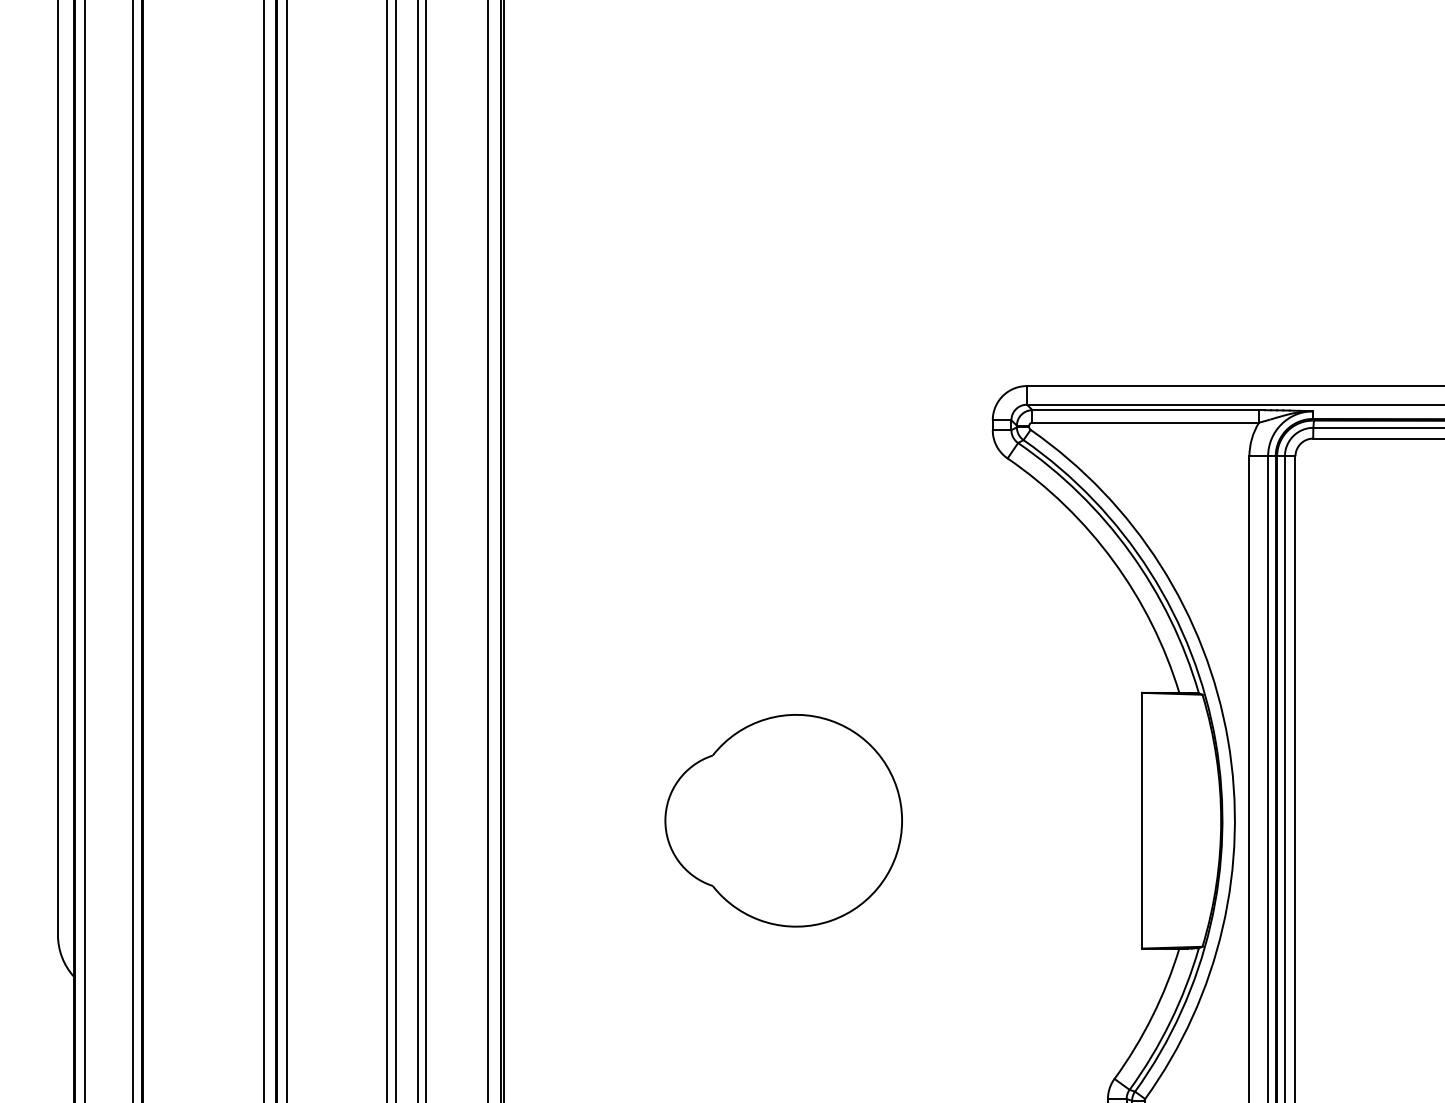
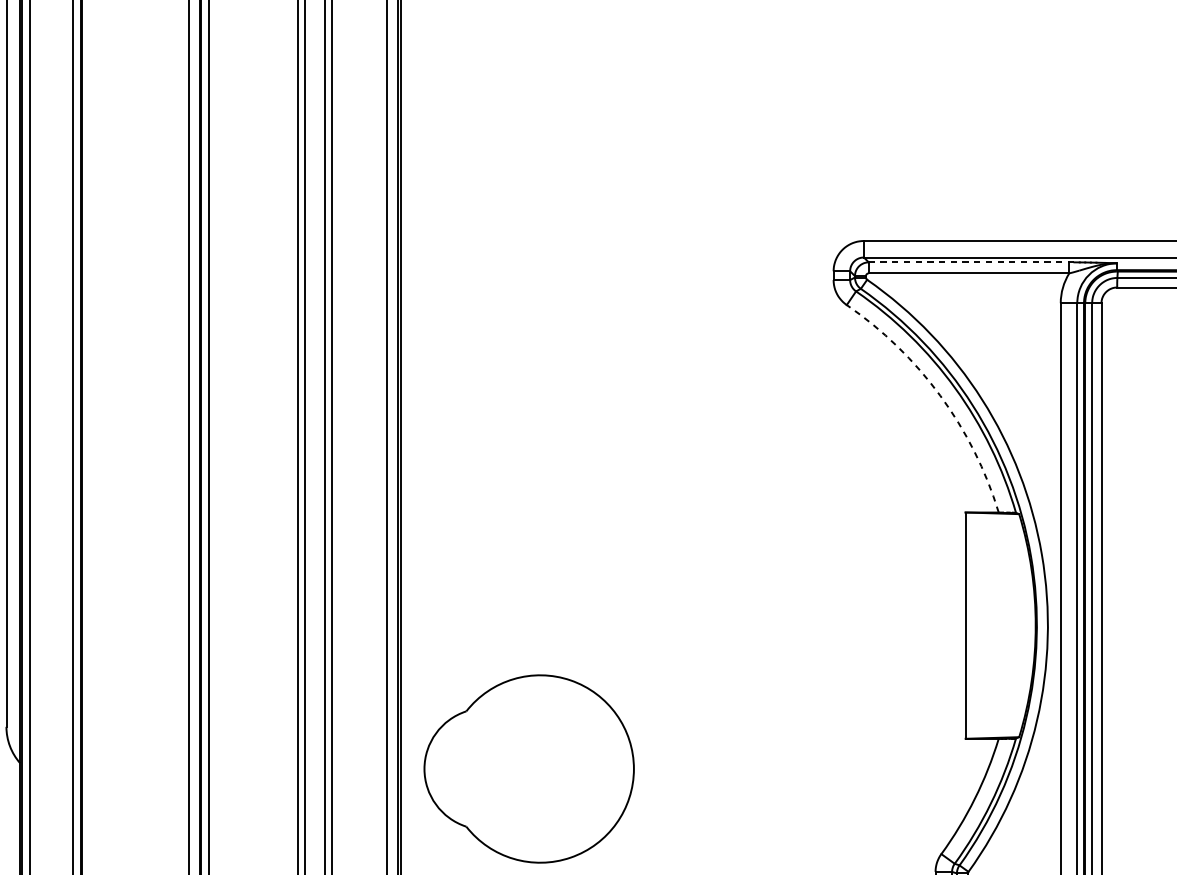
line: (1149, 410) -> (972, 262), solid -> dashed
arc: (1113, 561) -> (940, 396), solid -> dashed
part: (783, 820) -> (528, 768), moved

